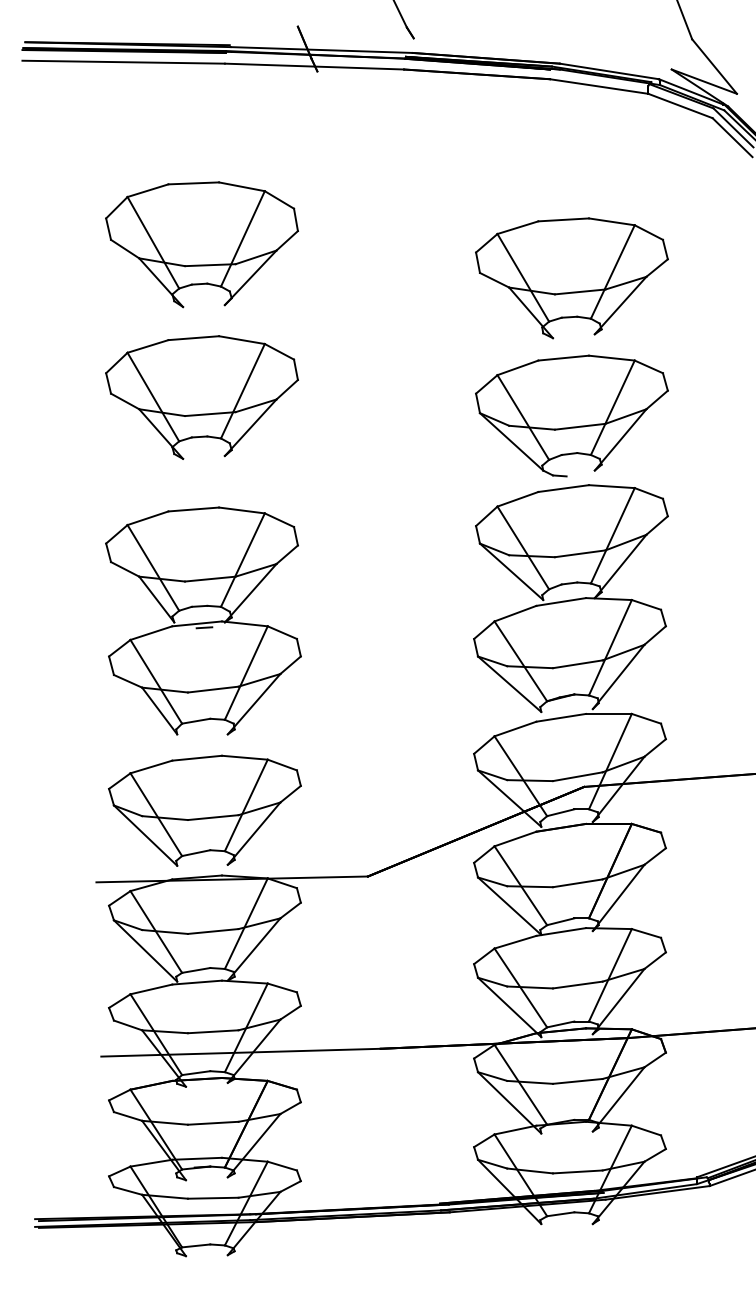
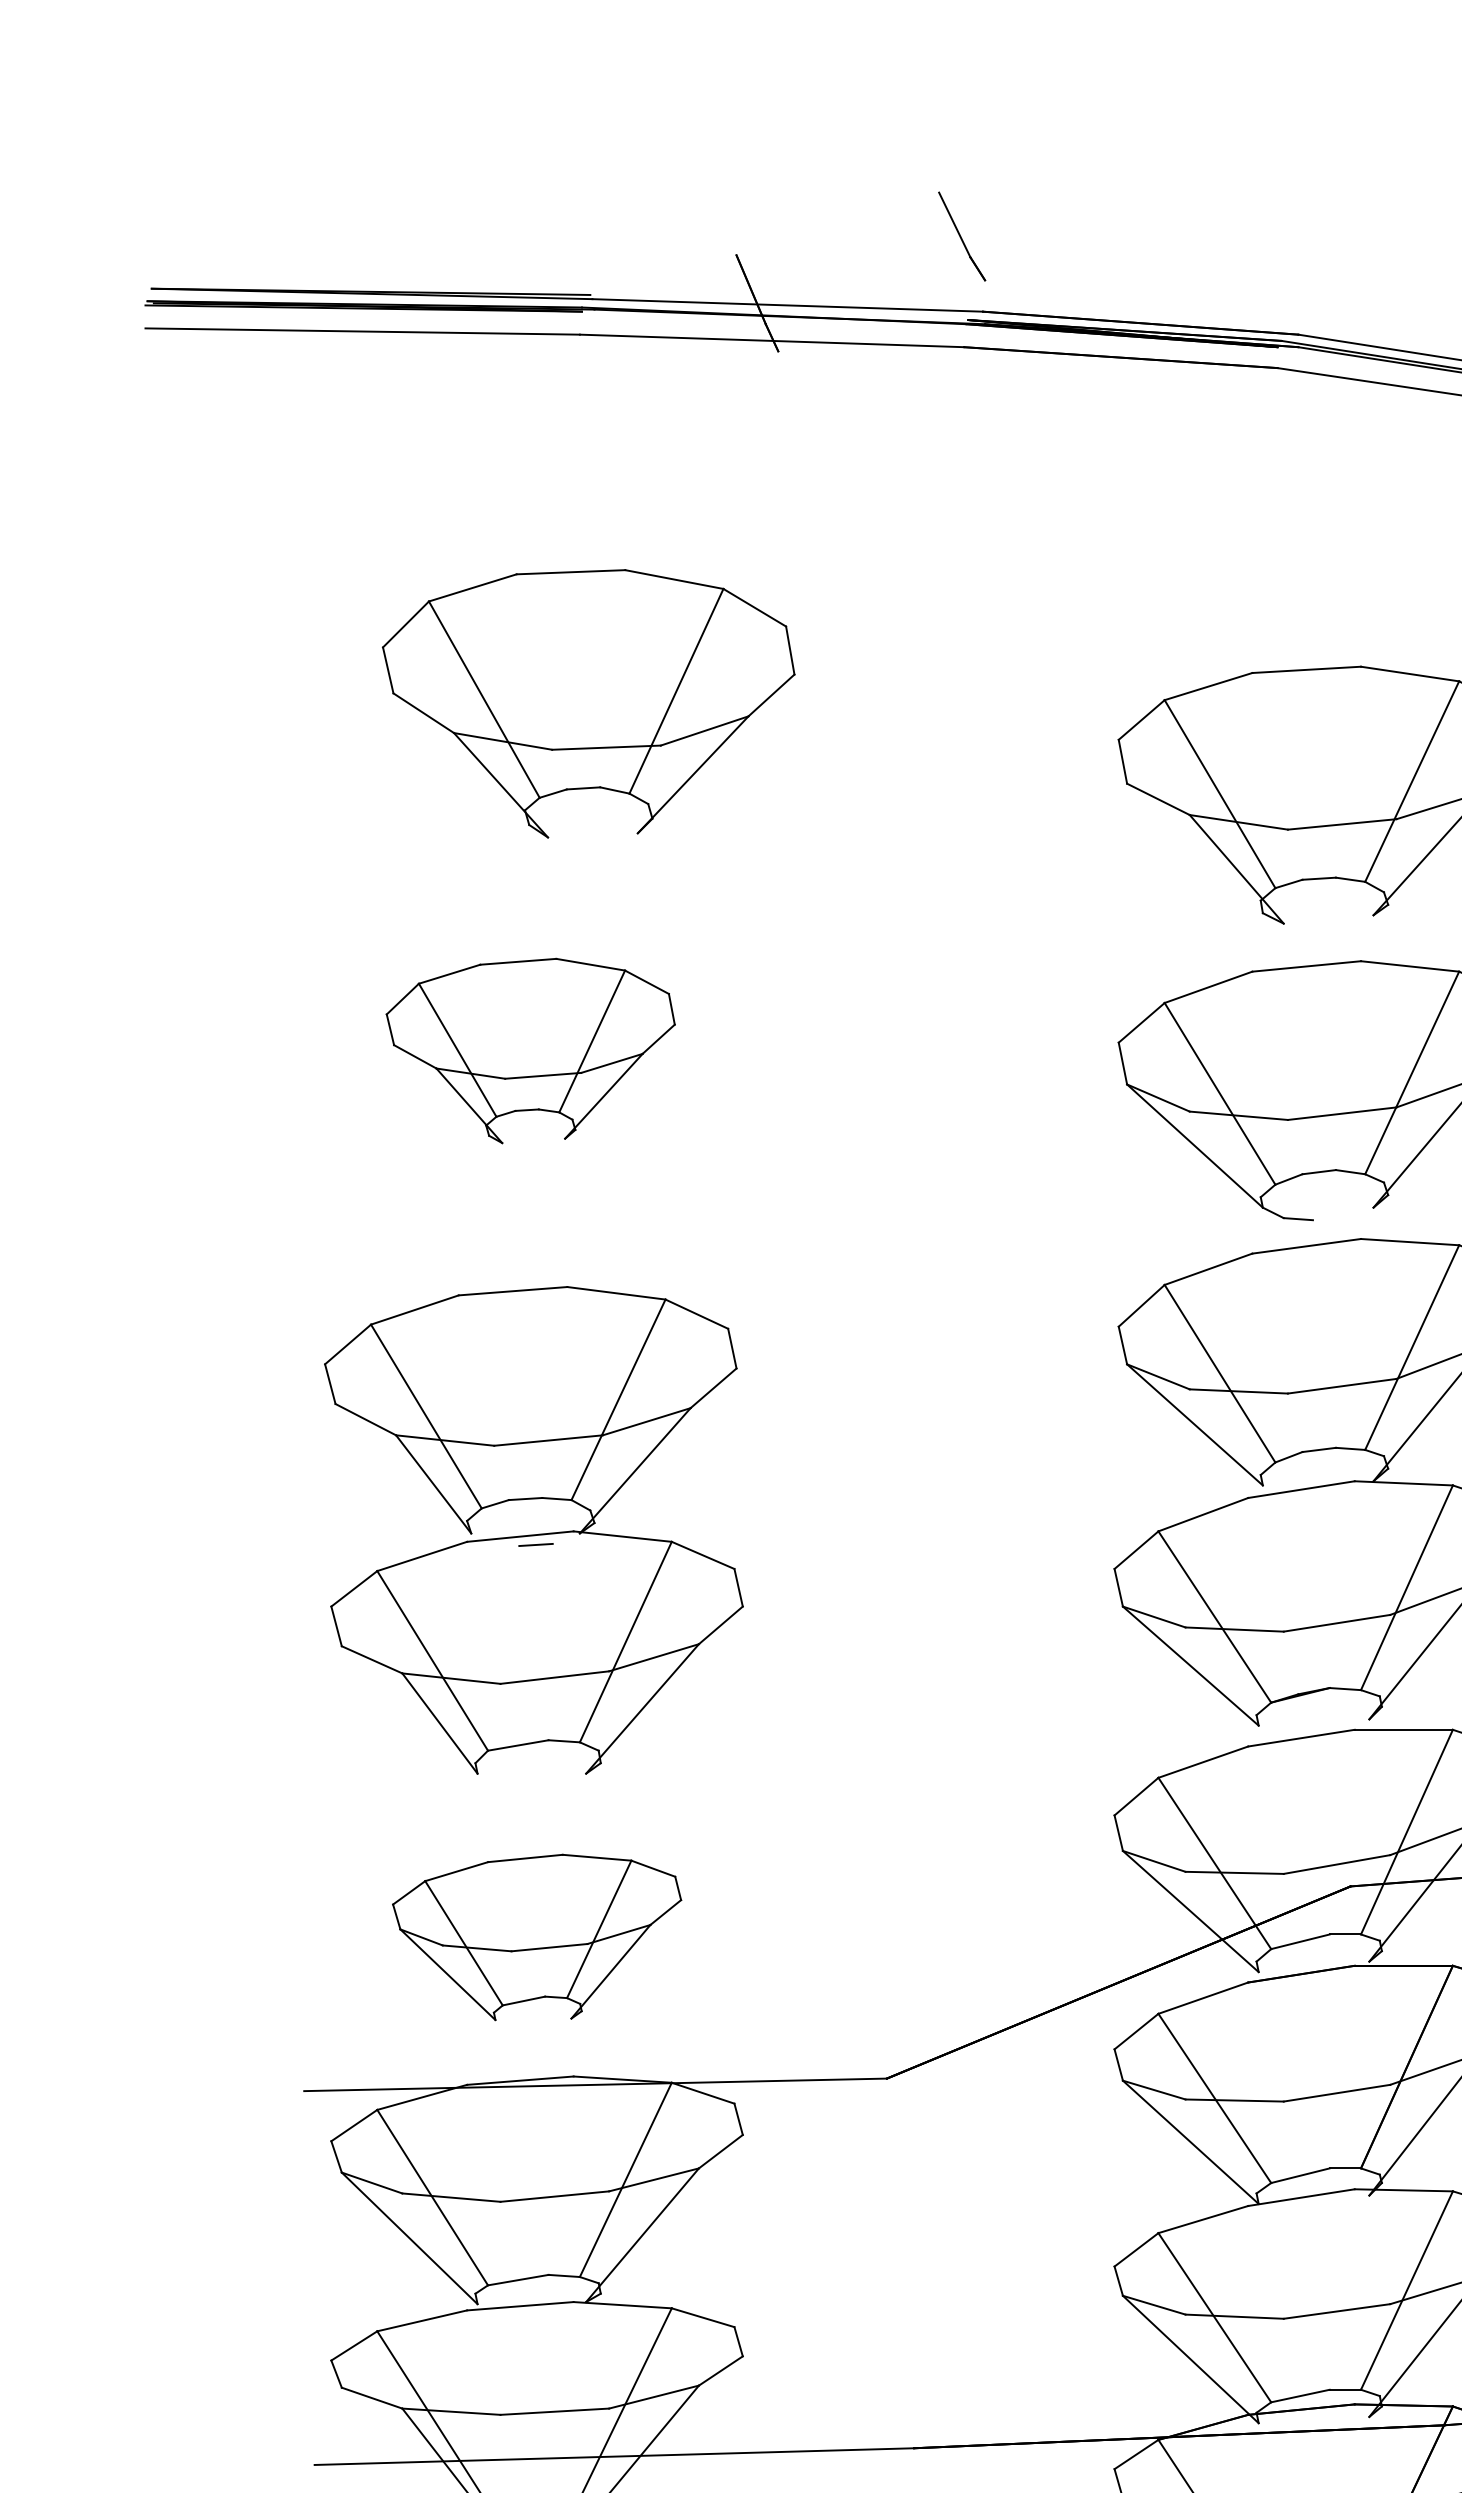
part: (201, 244) -> (587, 703), moved
part: (201, 397) -> (529, 1050), size x0.7
part: (204, 810) -> (536, 1936), size x0.7

